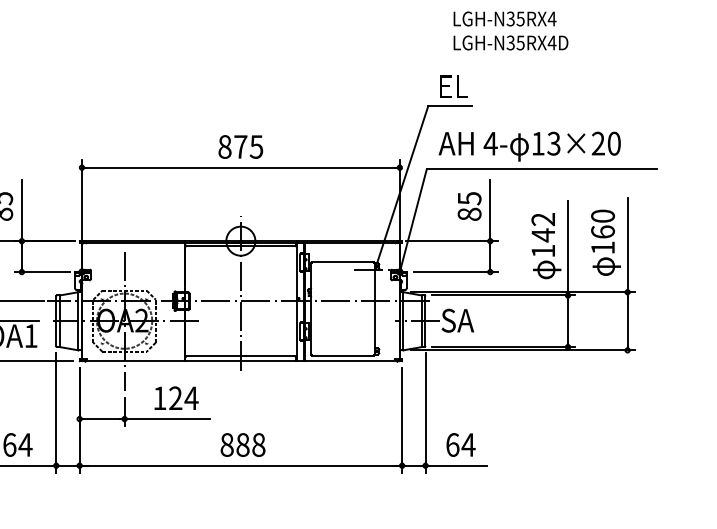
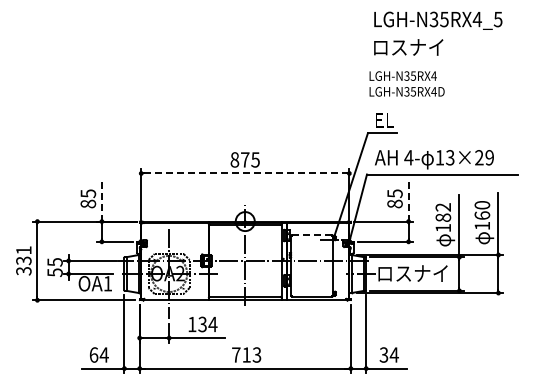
text: (510, 30) -> (406, 83), moved
text: (613, 143) -> (489, 157), 13×20 -> 13×29
line: (241, 167) -> (245, 173), solid -> dashed
line: (21, 210) -> (101, 201), solid -> dashed
line: (490, 210) -> (408, 201), solid -> dashed
text: (543, 234) -> (443, 217), 142 -> 182
line: (342, 262) -> (311, 235), solid -> dashed
text: (494, 320) -> (411, 273), SA -> ロスナイ
text: (175, 398) -> (202, 324), 124 -> 134
text: (242, 444) -> (246, 354), 888 -> 713
text: (451, 444) -> (383, 354), 64 -> 34

